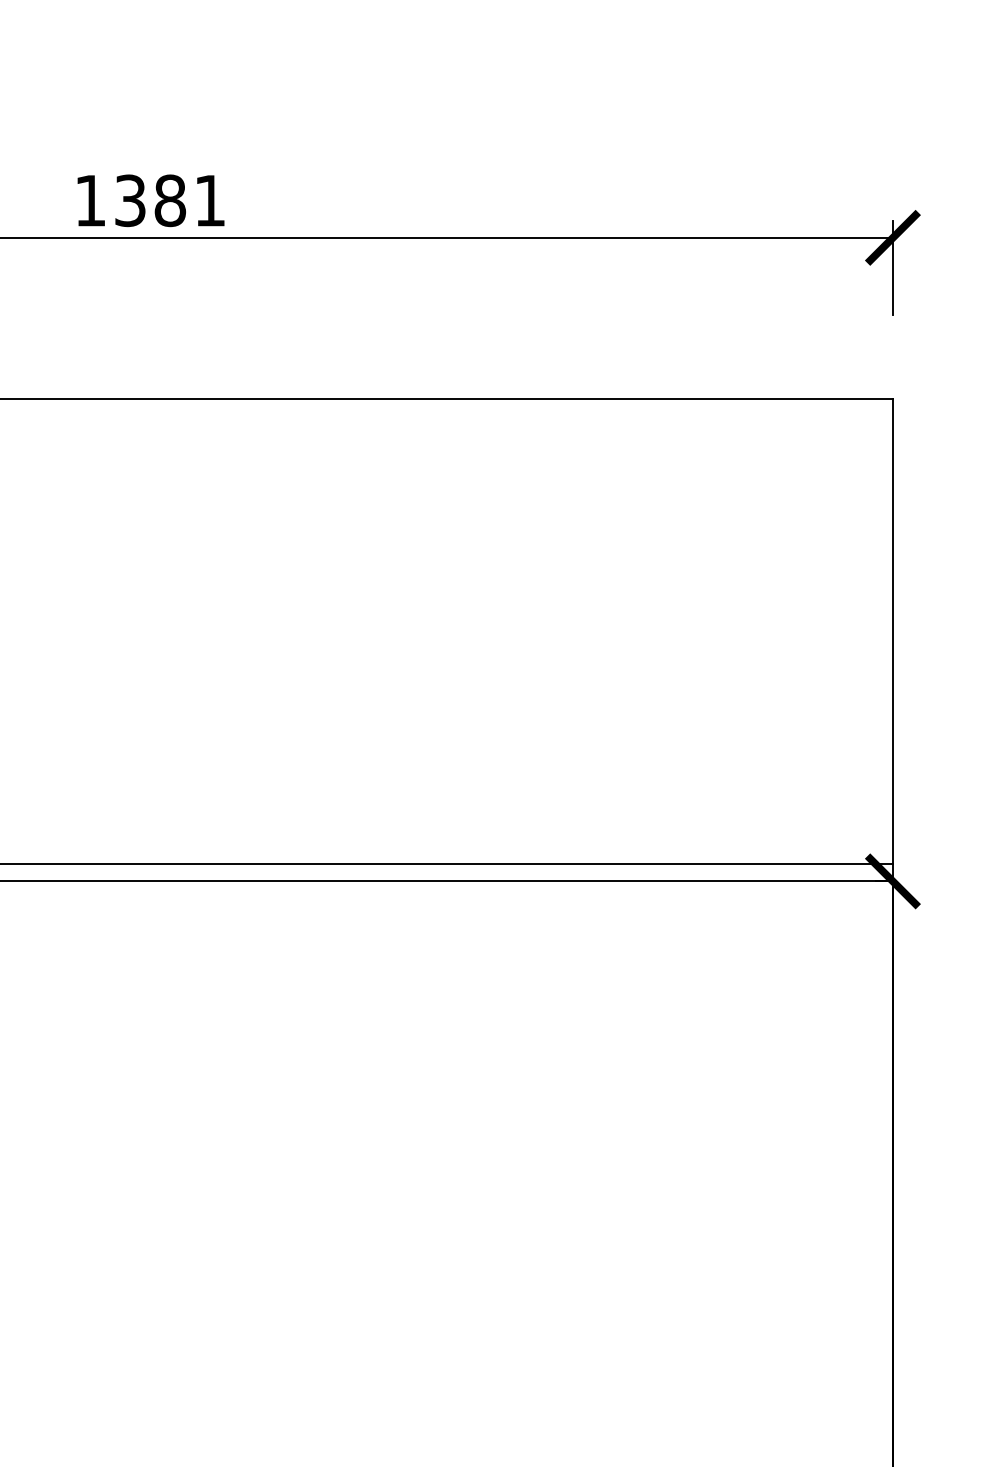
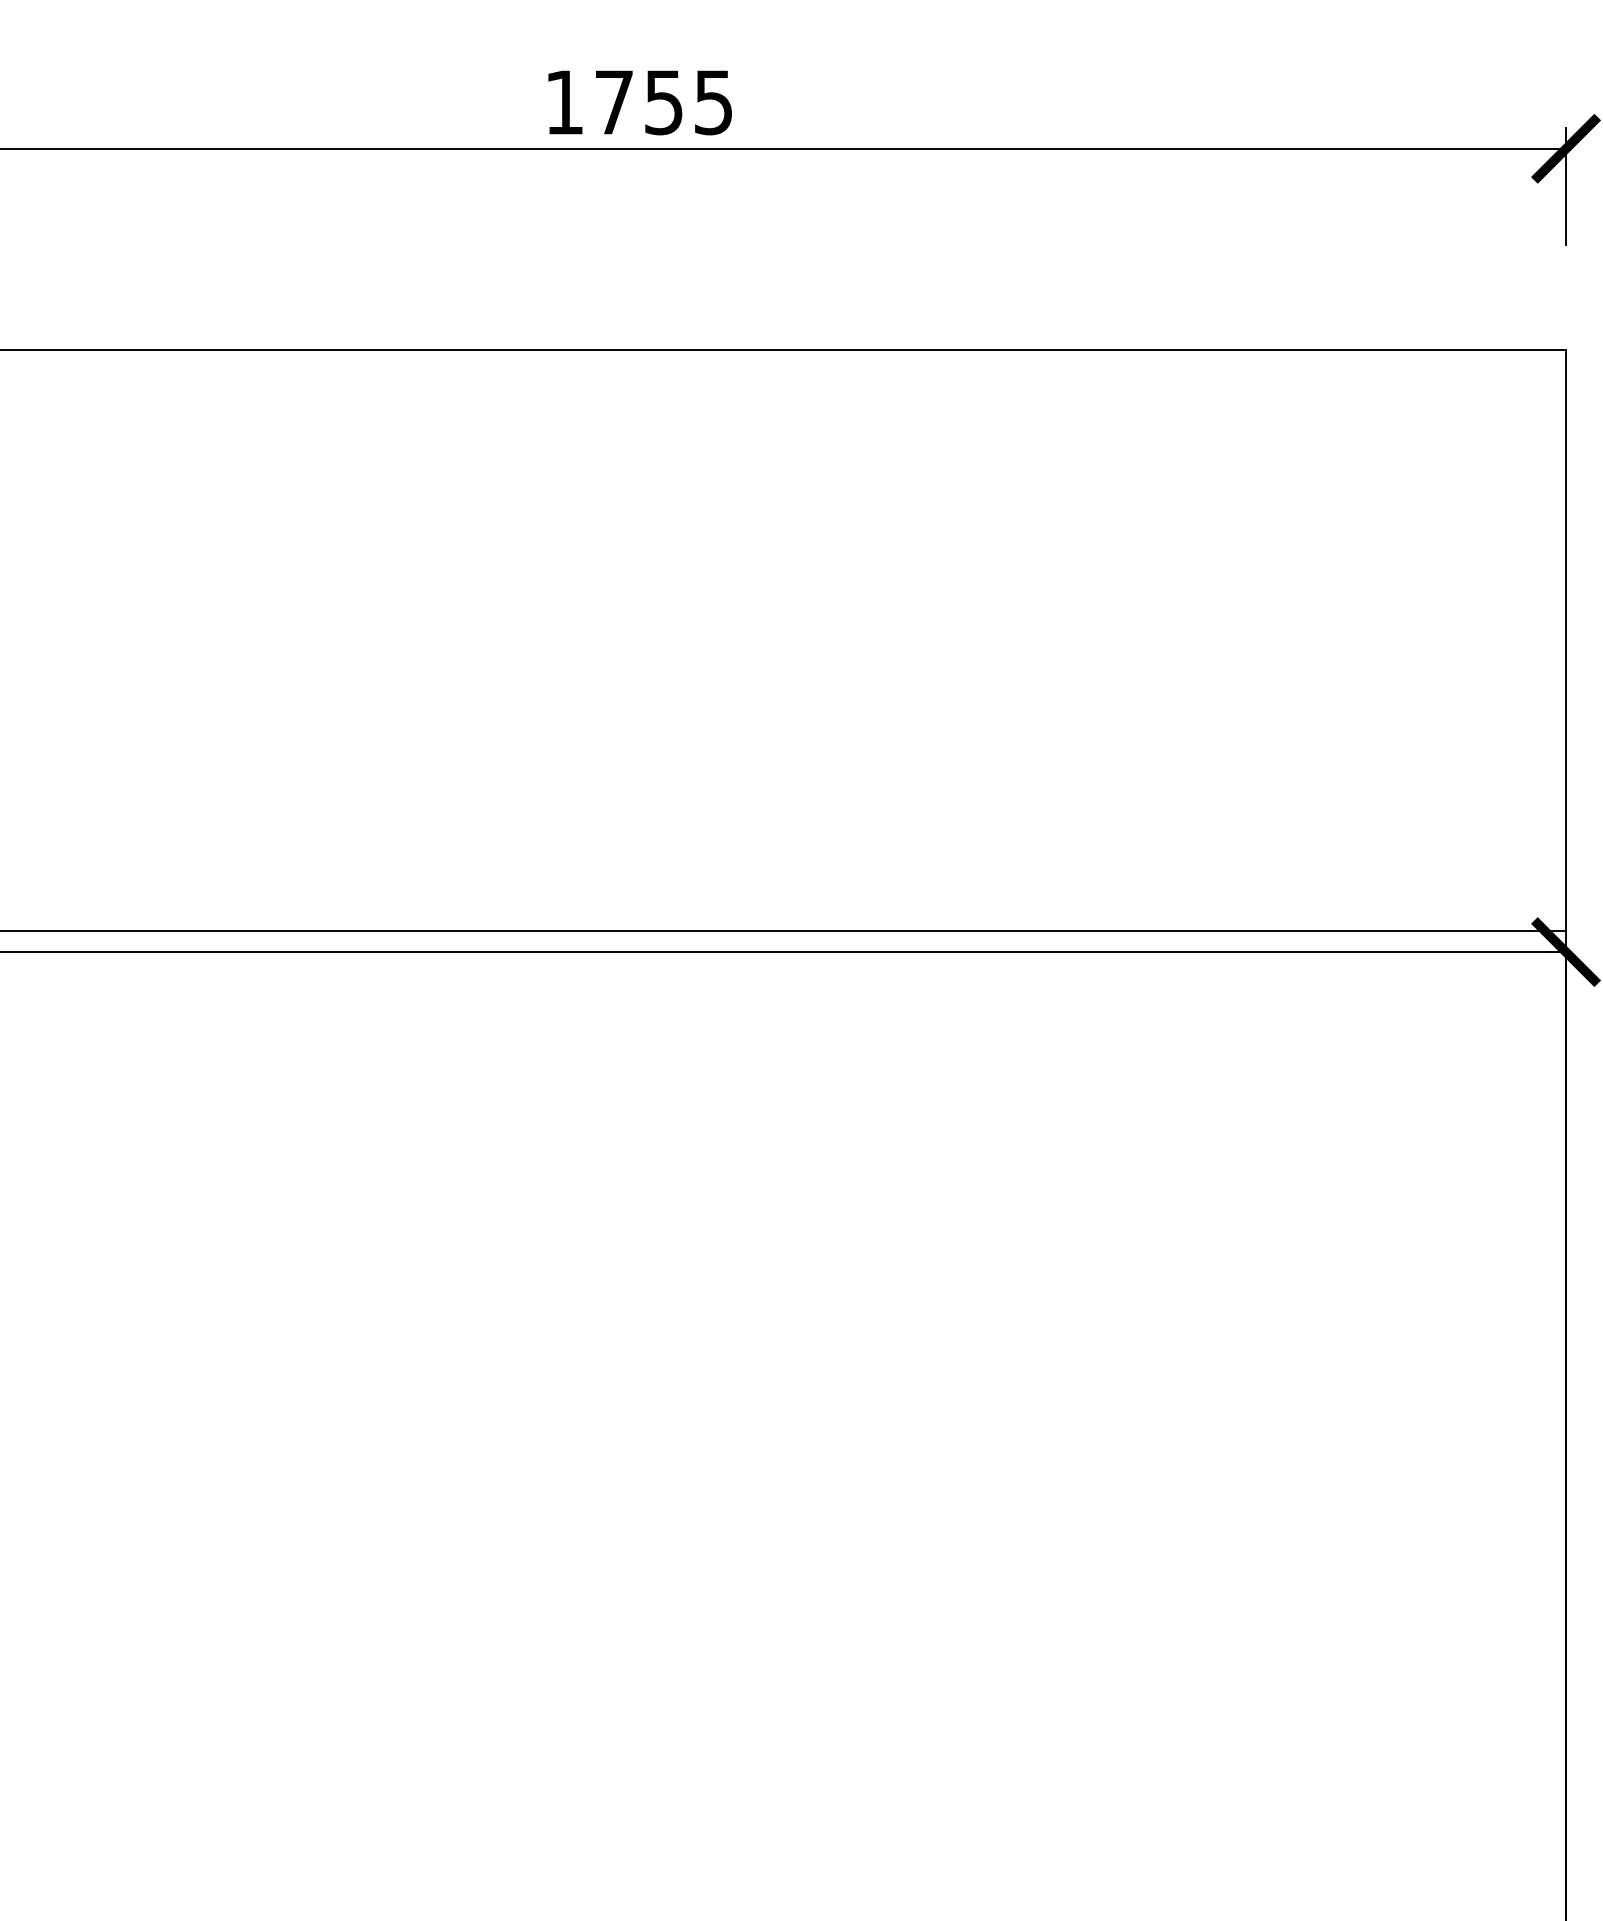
text: (169, 200) -> (663, 102), 1381 -> 1755

